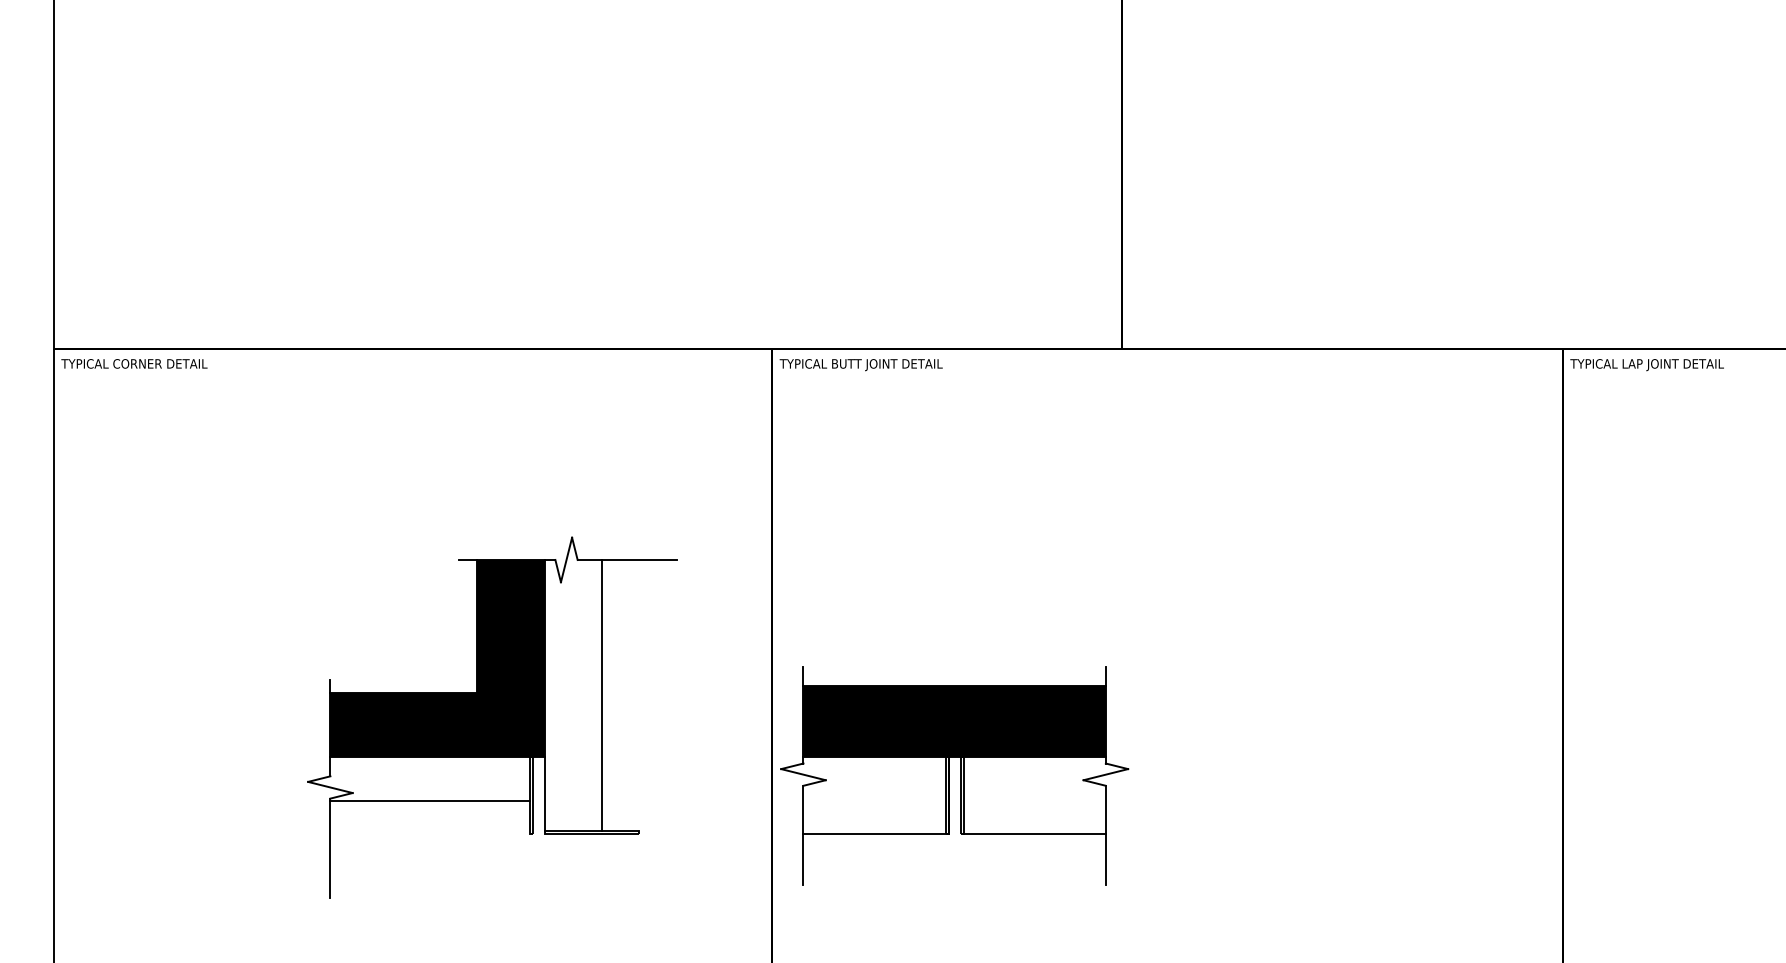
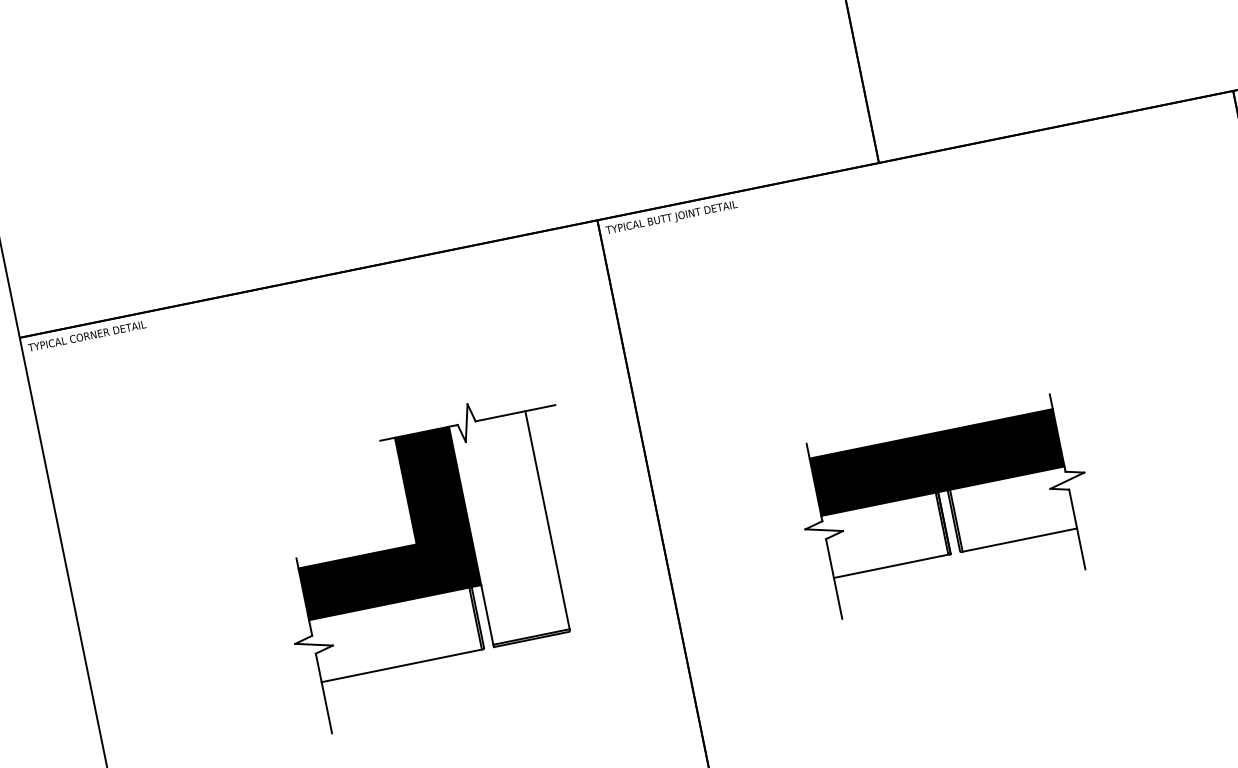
line: (602, 695) -> (547, 520), moved
part: (954, 775) -> (945, 506), moved
line: (429, 801) -> (401, 666), moved

